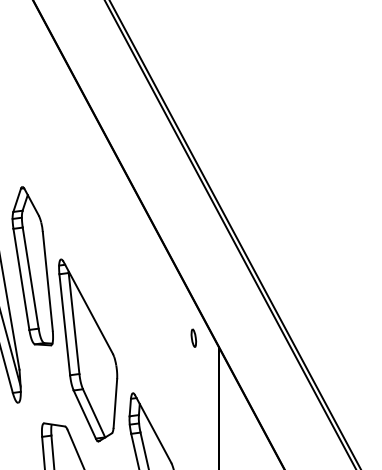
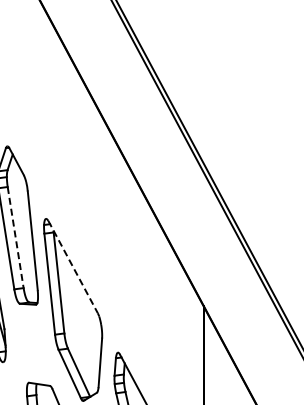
line: (30, 278) -> (15, 237), solid -> dashed
line: (88, 308) -> (73, 267), solid -> dashed
part: (193, 337) -> (178, 296), removed

